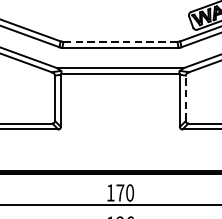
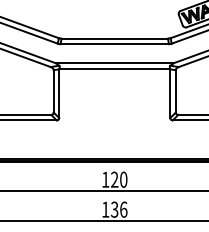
line: (120, 41) -> (114, 38), dashed -> solid
line: (185, 97) -> (175, 90), dashed -> solid
text: (120, 192) -> (114, 179), 170 -> 120

